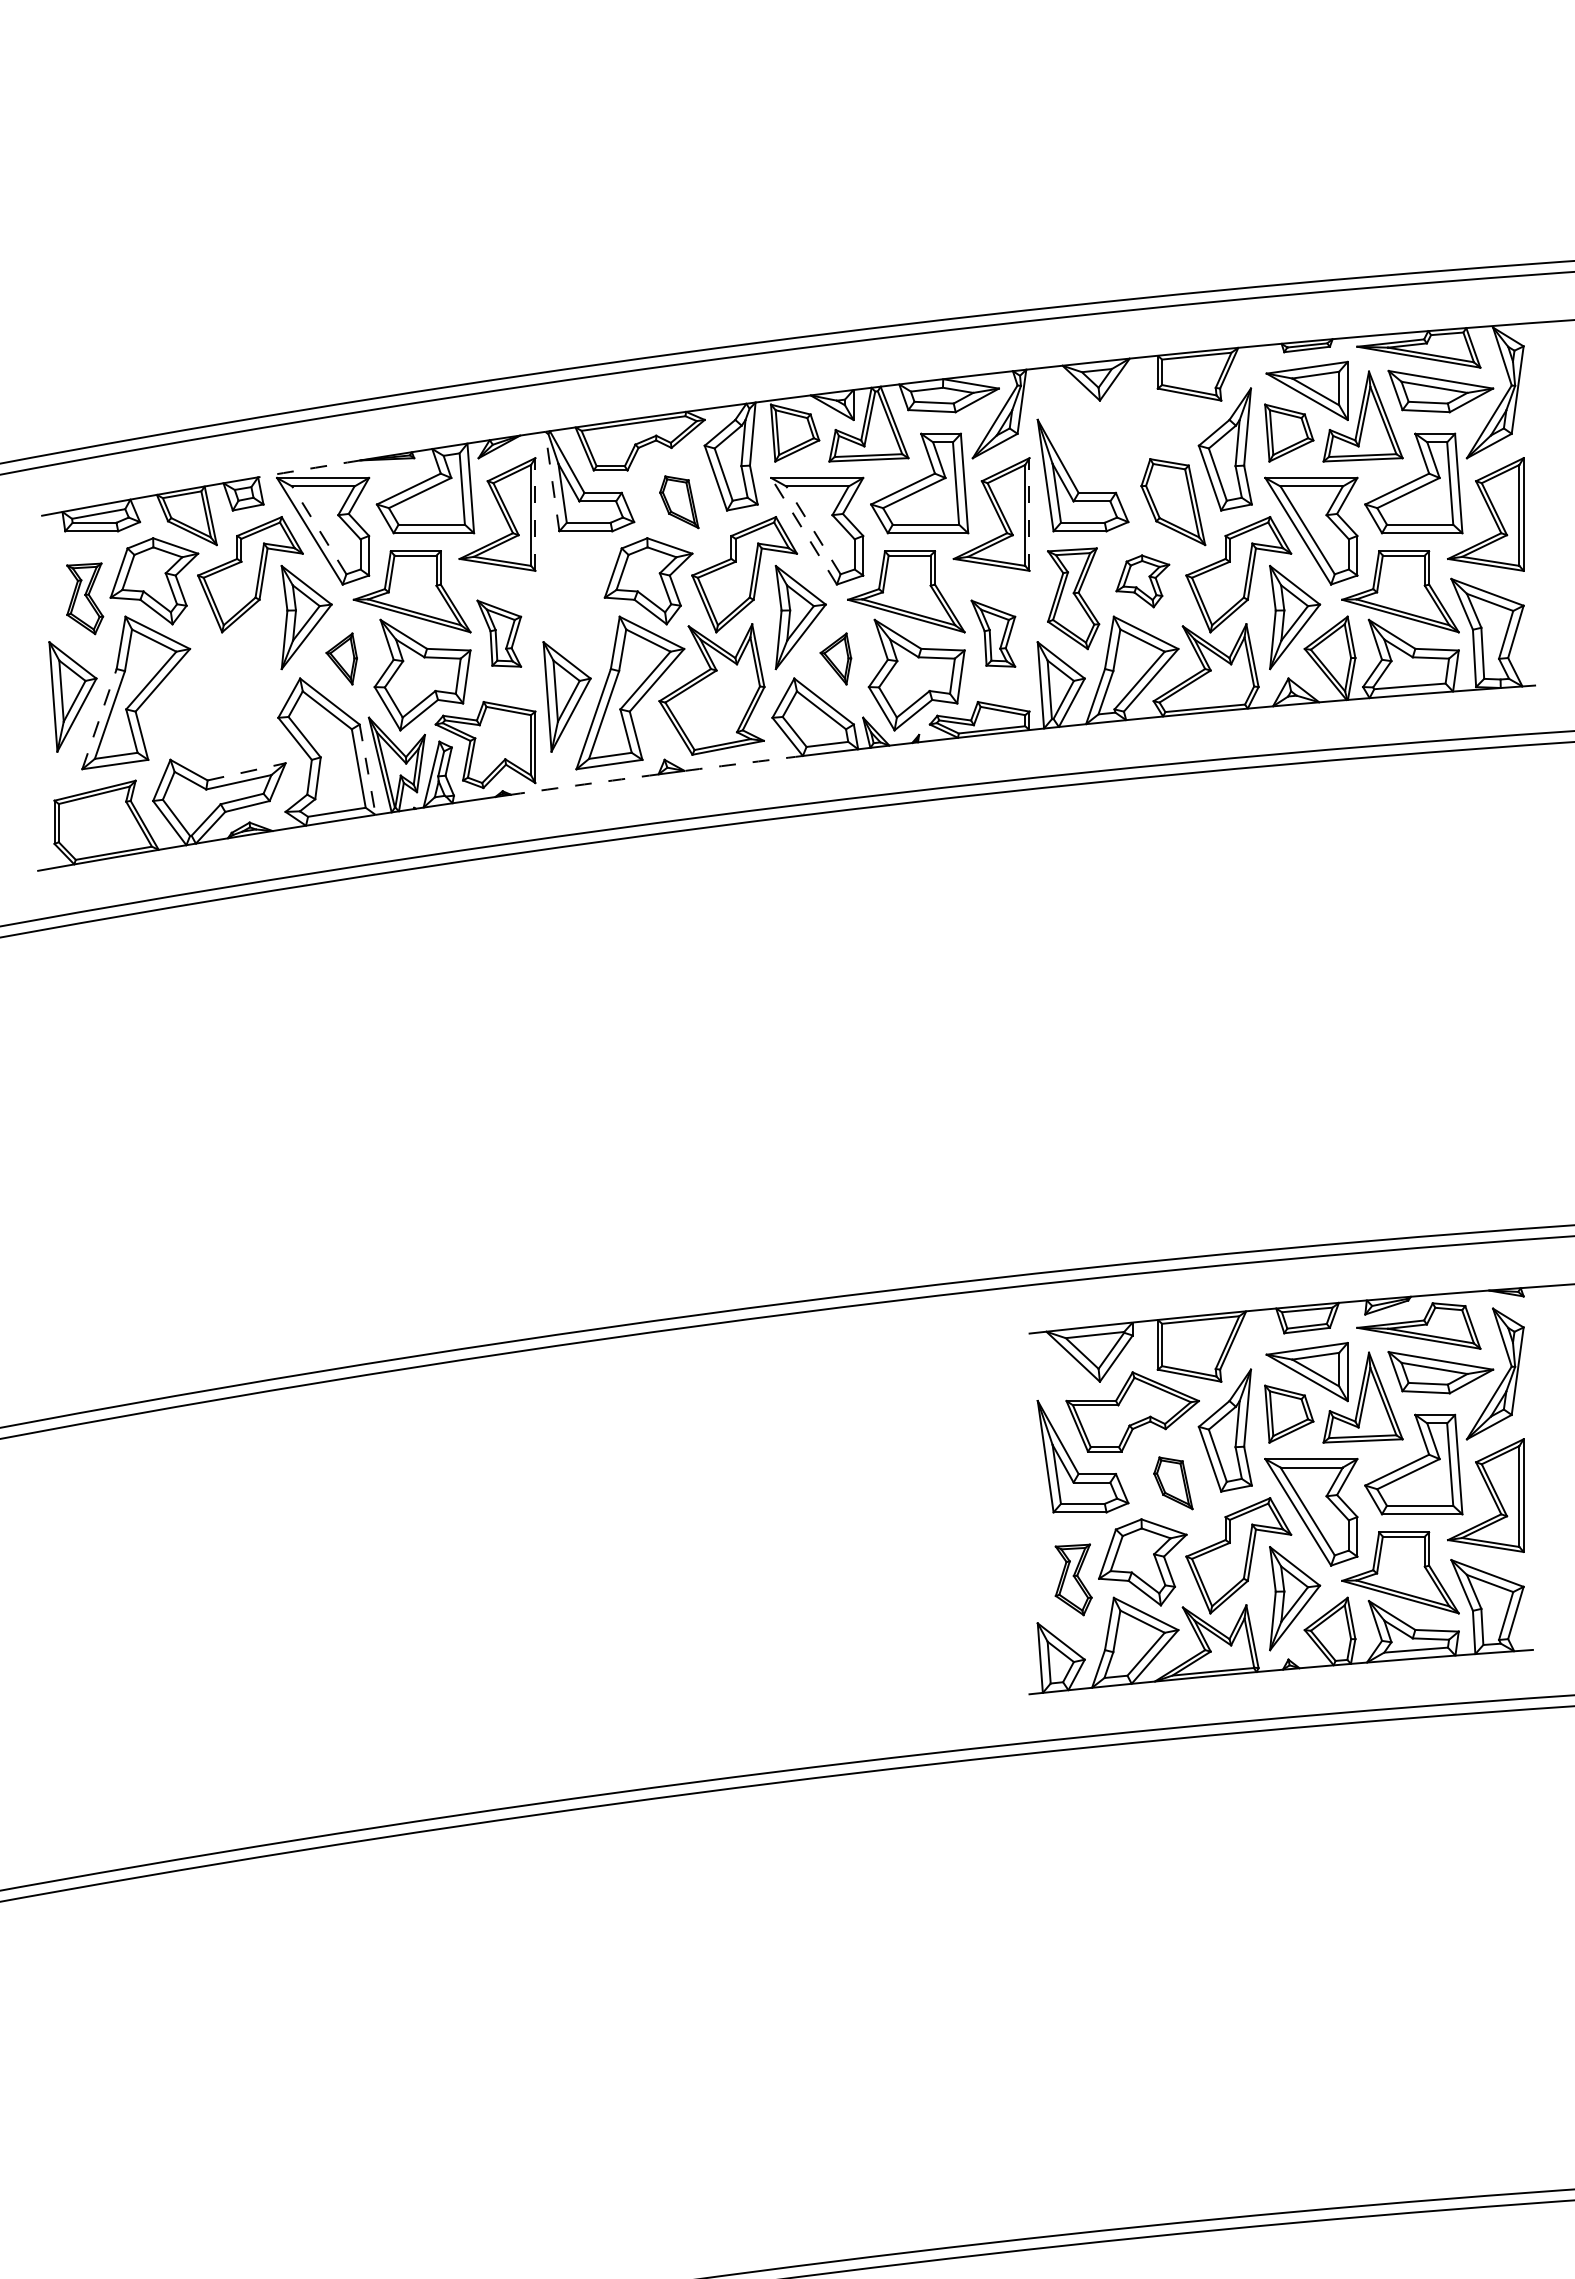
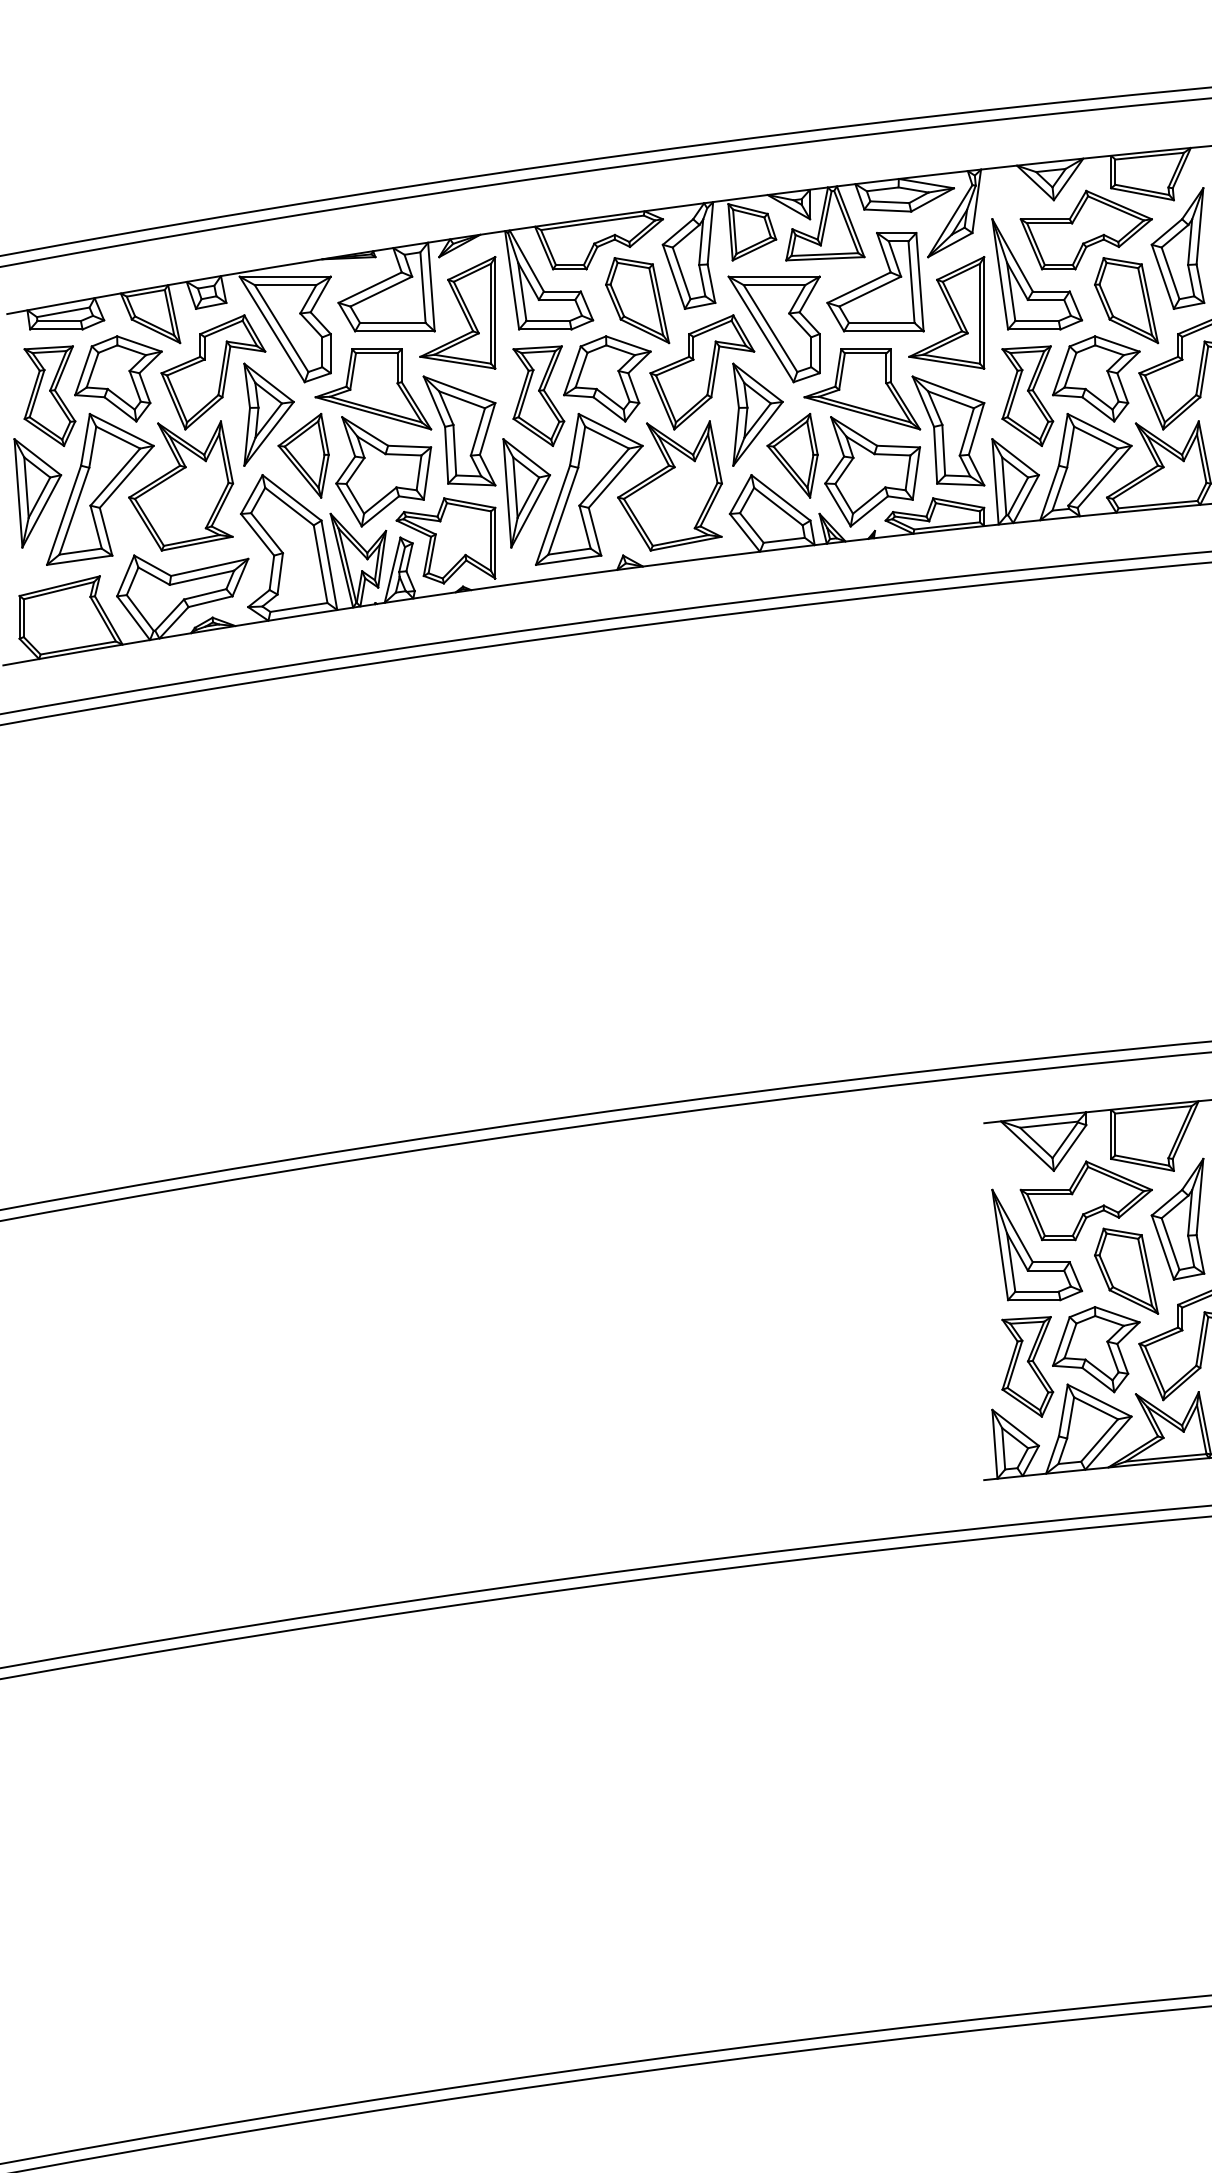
part: (1132, 430) -> (1086, 229), added
arc: (309, 468) -> (271, 267), dashed -> solid
line: (552, 481) -> (512, 280), dashed -> solid
part: (679, 502) -> (637, 300), size x1.67
line: (535, 514) -> (495, 312), dashed -> solid
line: (1029, 514) -> (984, 312), dashed -> solid
line: (319, 530) -> (281, 328), dashed -> solid
line: (813, 530) -> (770, 328), dashed -> solid
line: (804, 531) -> (761, 329), dashed -> solid
part: (1142, 581) -> (1096, 379), size x1.67
part: (84, 598) -> (49, 395), size x1.43
part: (578, 598) -> (537, 395), added
part: (499, 633) -> (459, 430), size x1.67
part: (993, 633) -> (948, 430), size x1.67
part: (341, 658) -> (303, 455), size x1.67
part: (835, 658) -> (792, 455), size x1.67
part: (217, 689) -> (180, 485), added
line: (99, 719) -> (64, 515), dashed -> solid
arc: (743, 763) -> (701, 559), dashed -> solid
line: (367, 769) -> (329, 565), dashed -> solid
line: (246, 771) -> (209, 567), dashed -> solid
arc: (584, 784) -> (543, 579), dashed -> solid
part: (1173, 1483) -> (1126, 1271), size x1.67
part: (1073, 1579) -> (1027, 1366), size x1.43

